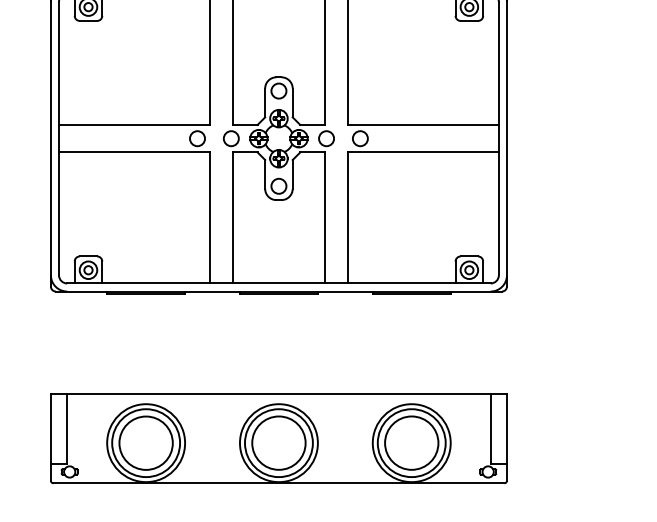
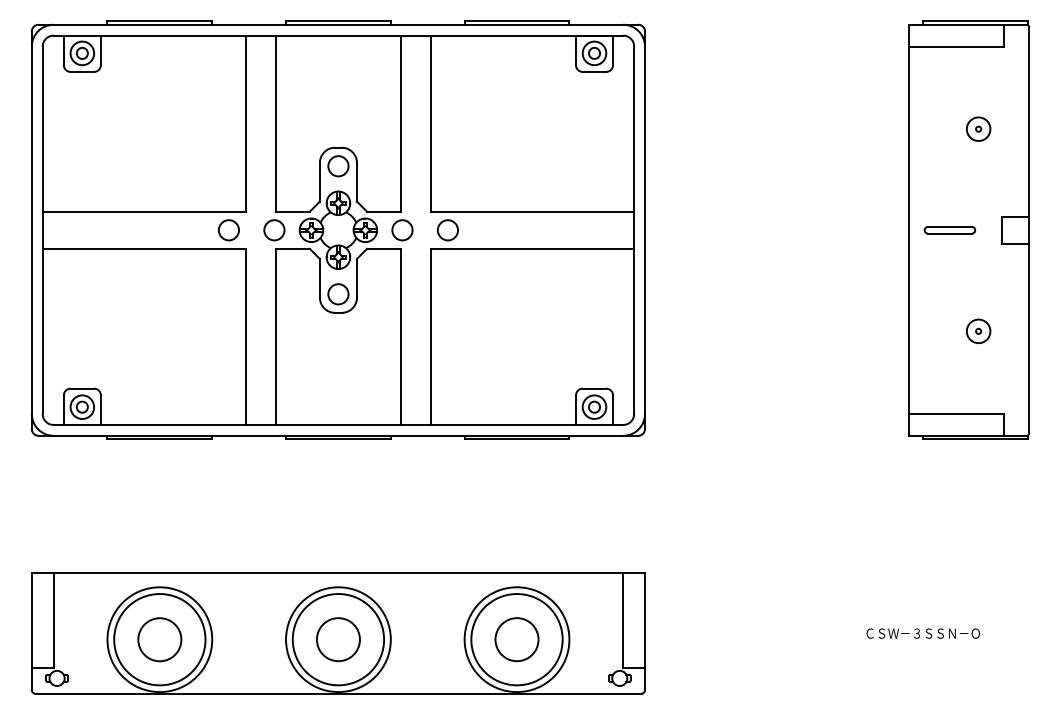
circle: (145, 443) -> (159, 639), size x0.6
circle: (278, 443) -> (338, 639), size x0.6
circle: (411, 443) -> (516, 639), size x0.6

